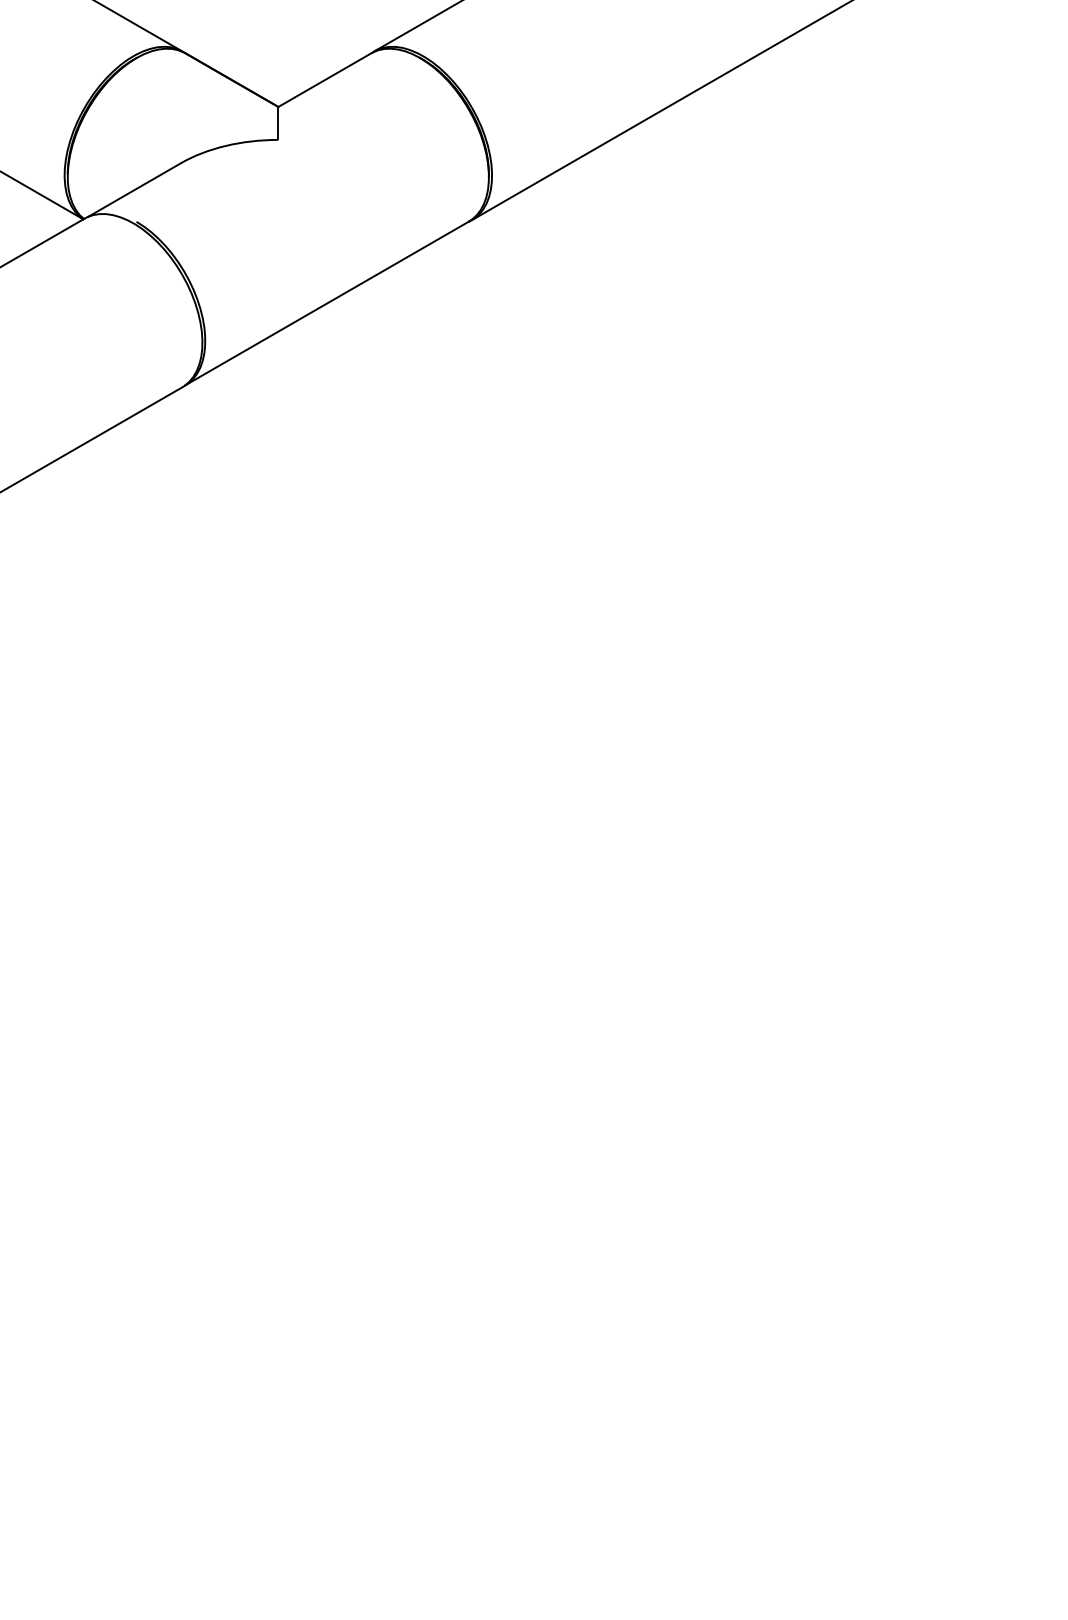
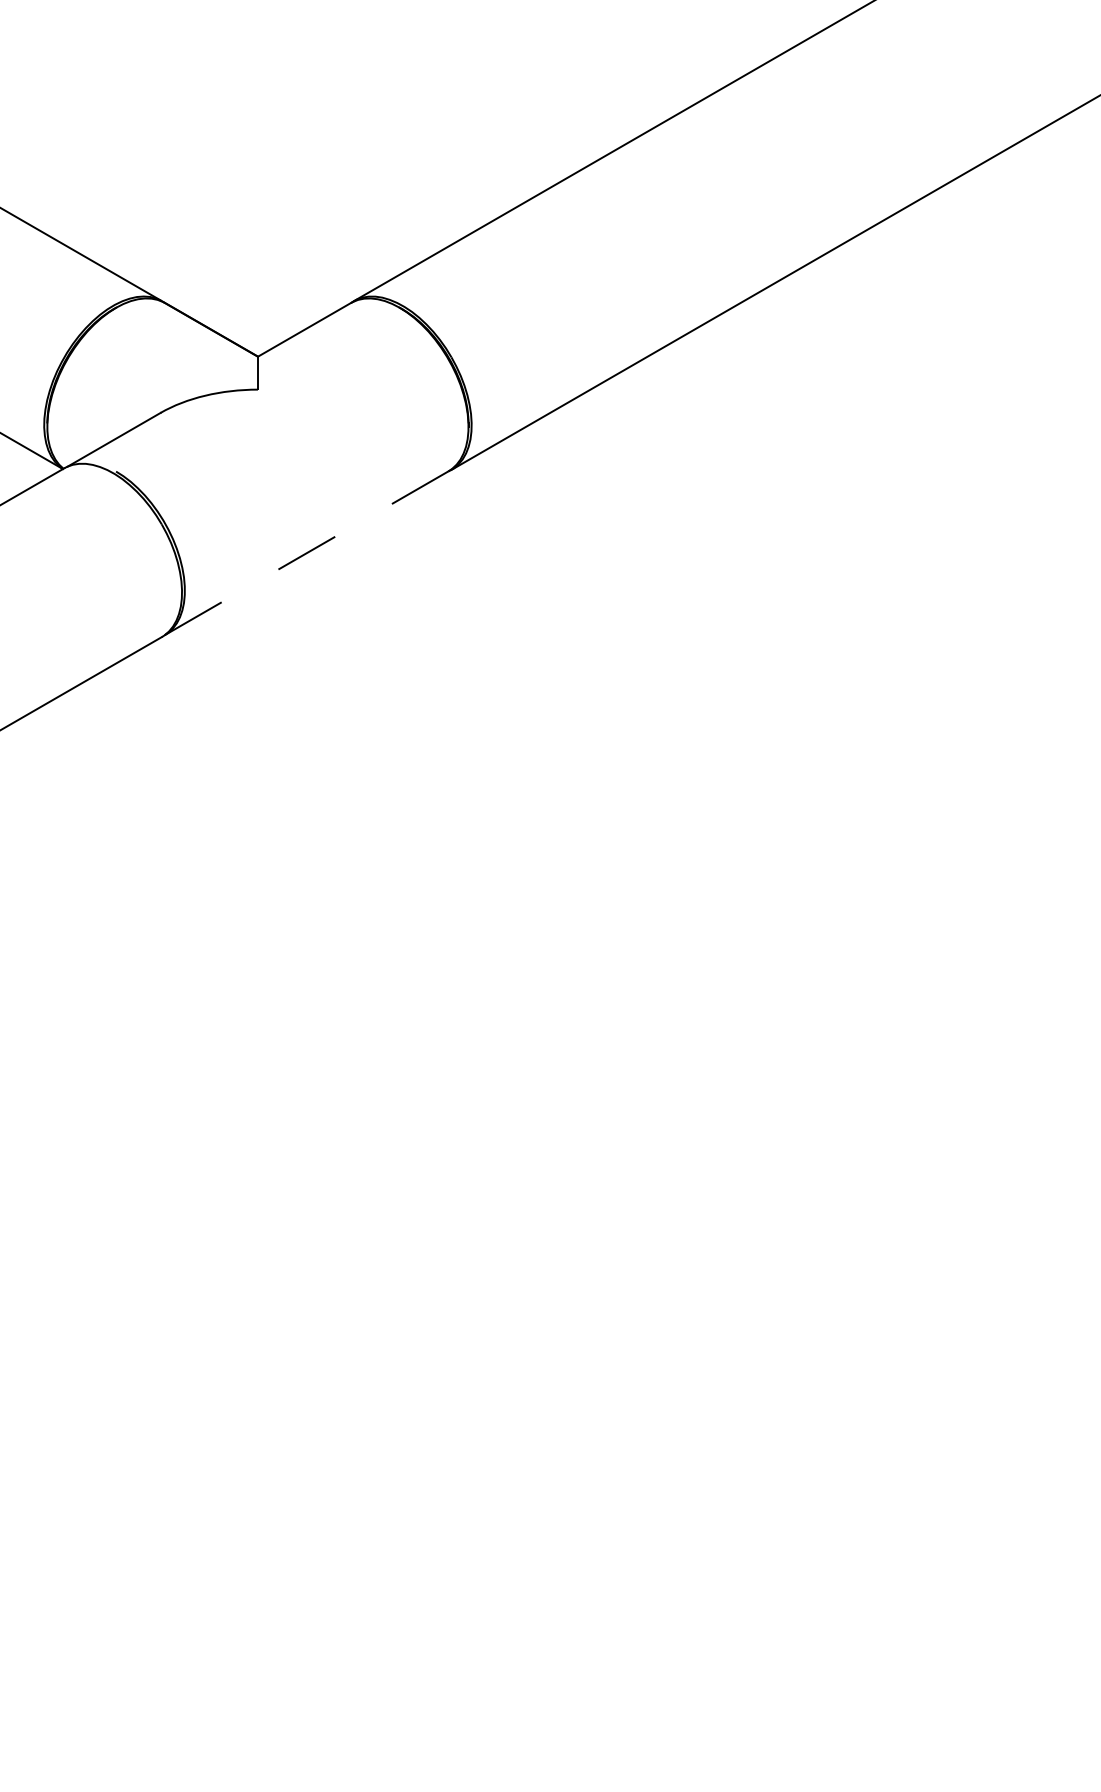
line: (326, 303) -> (306, 553), solid -> dashed

